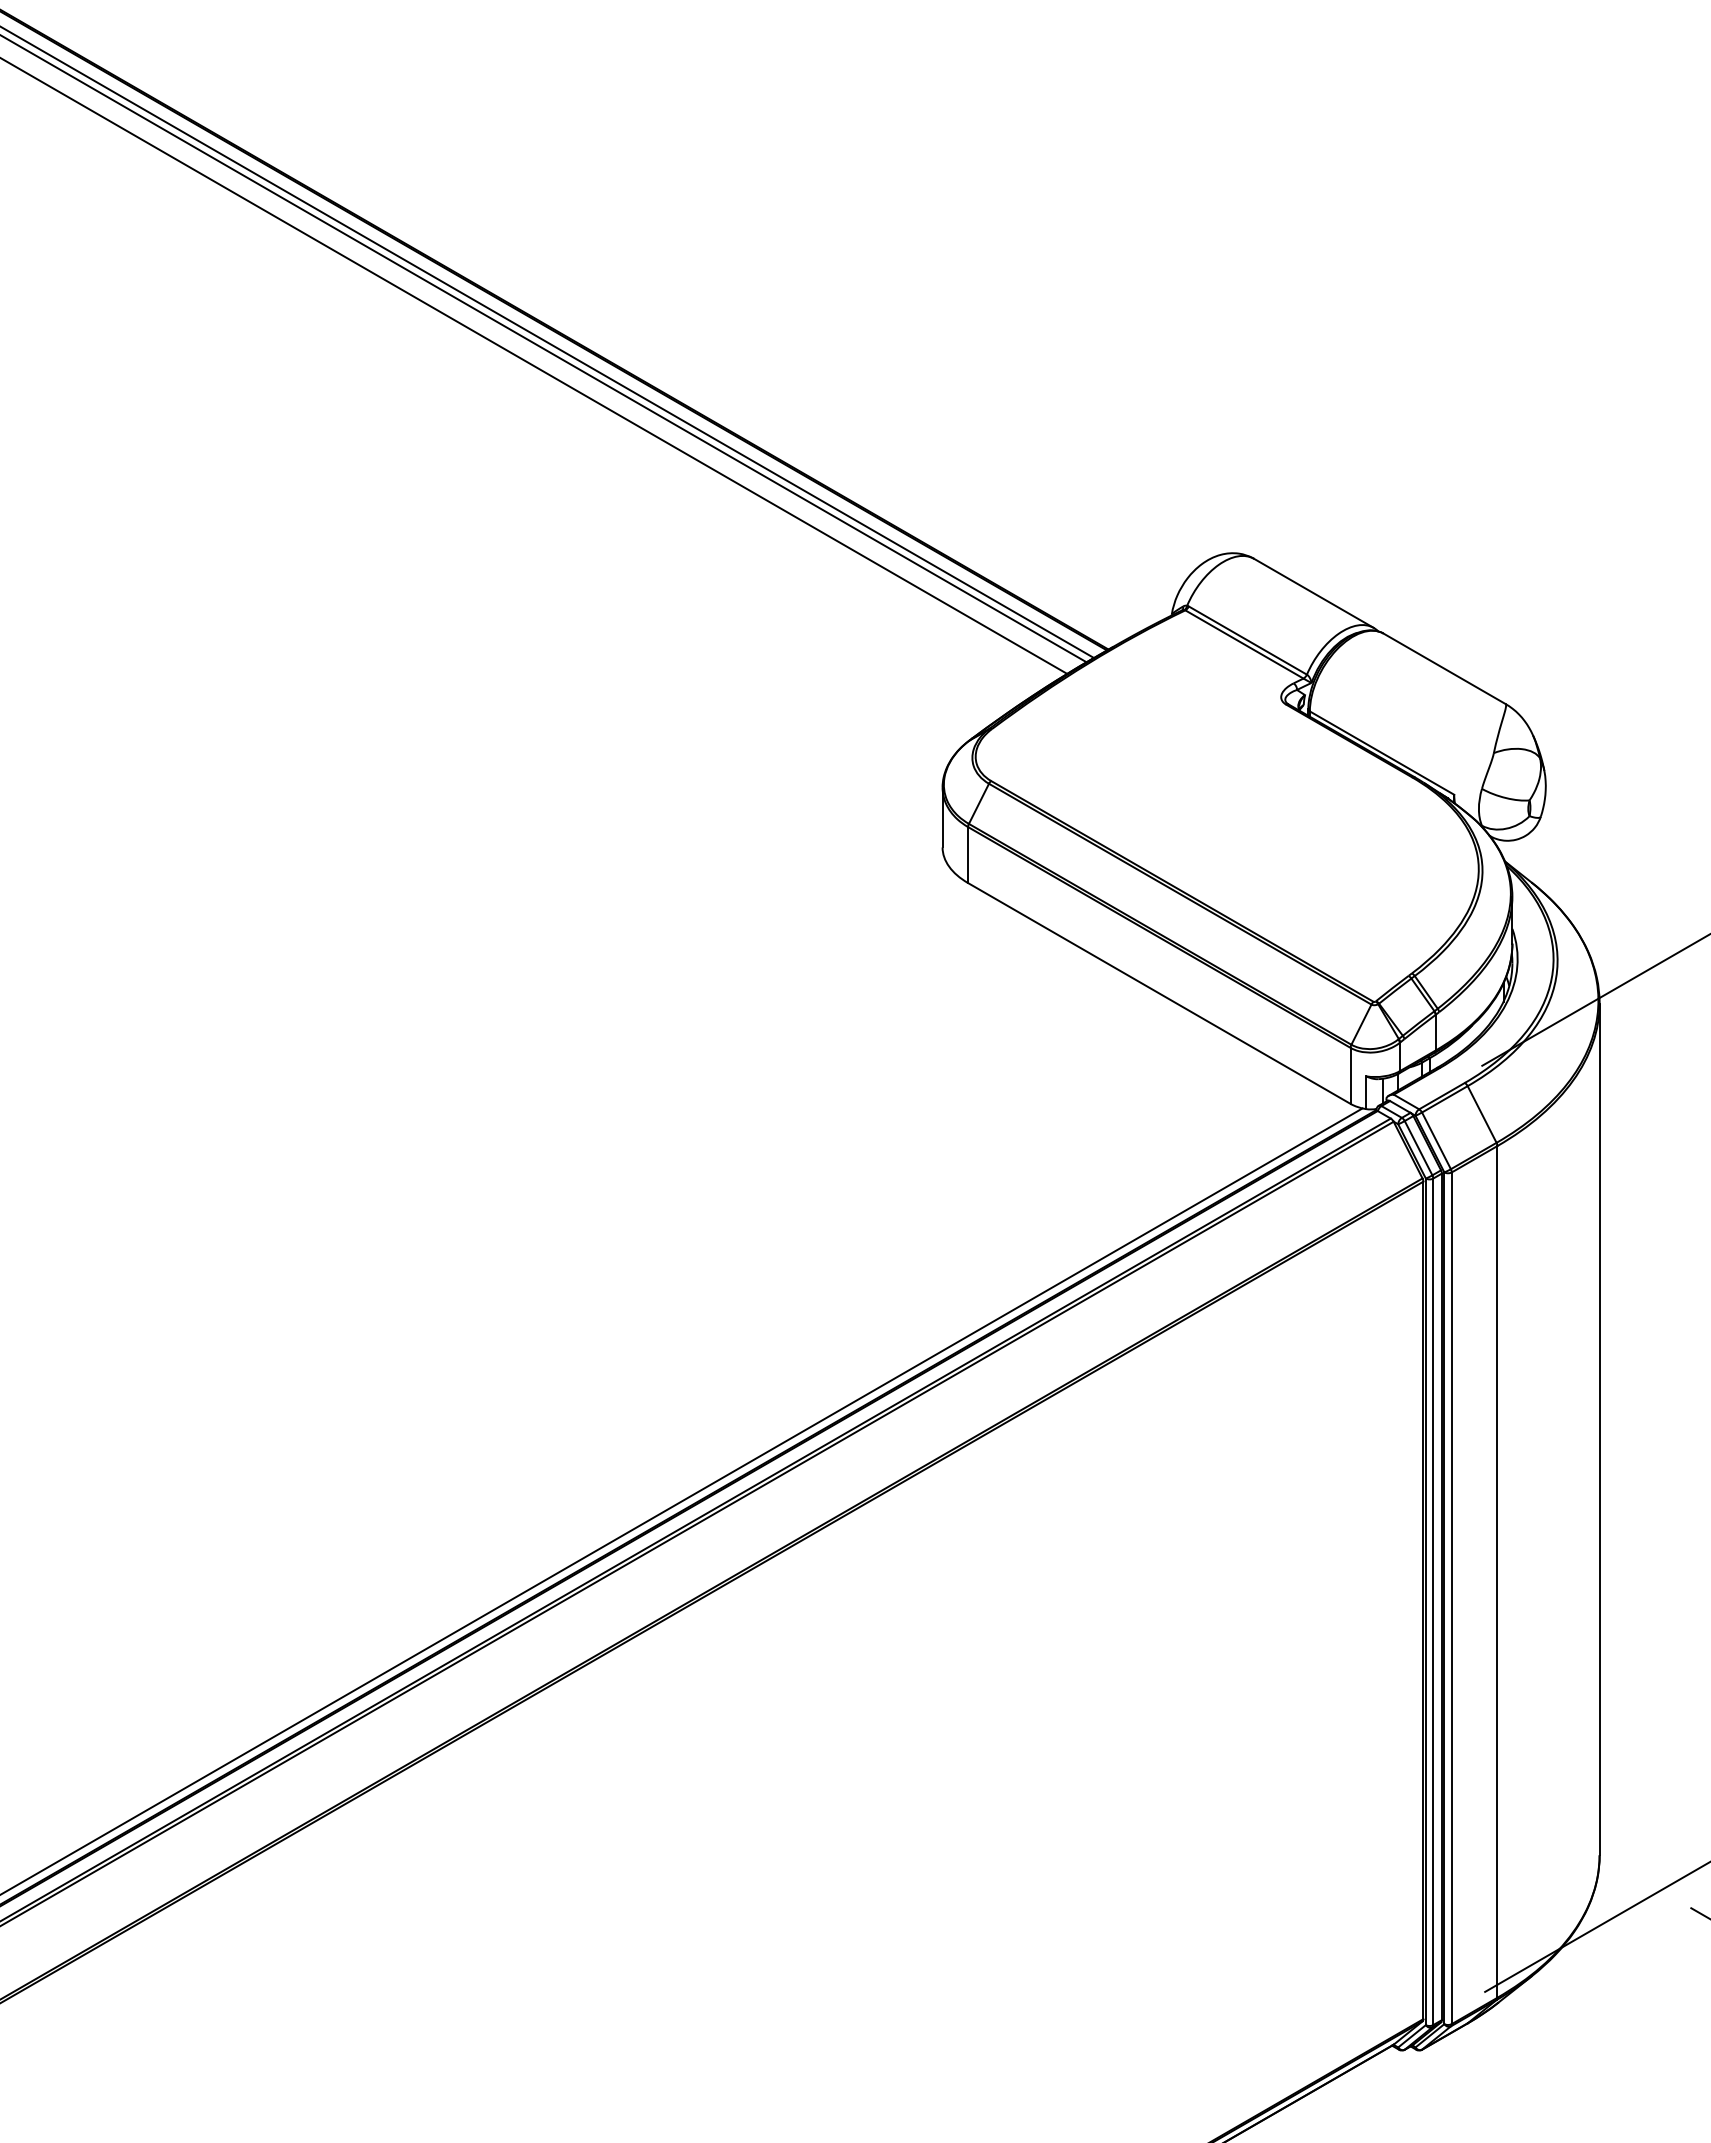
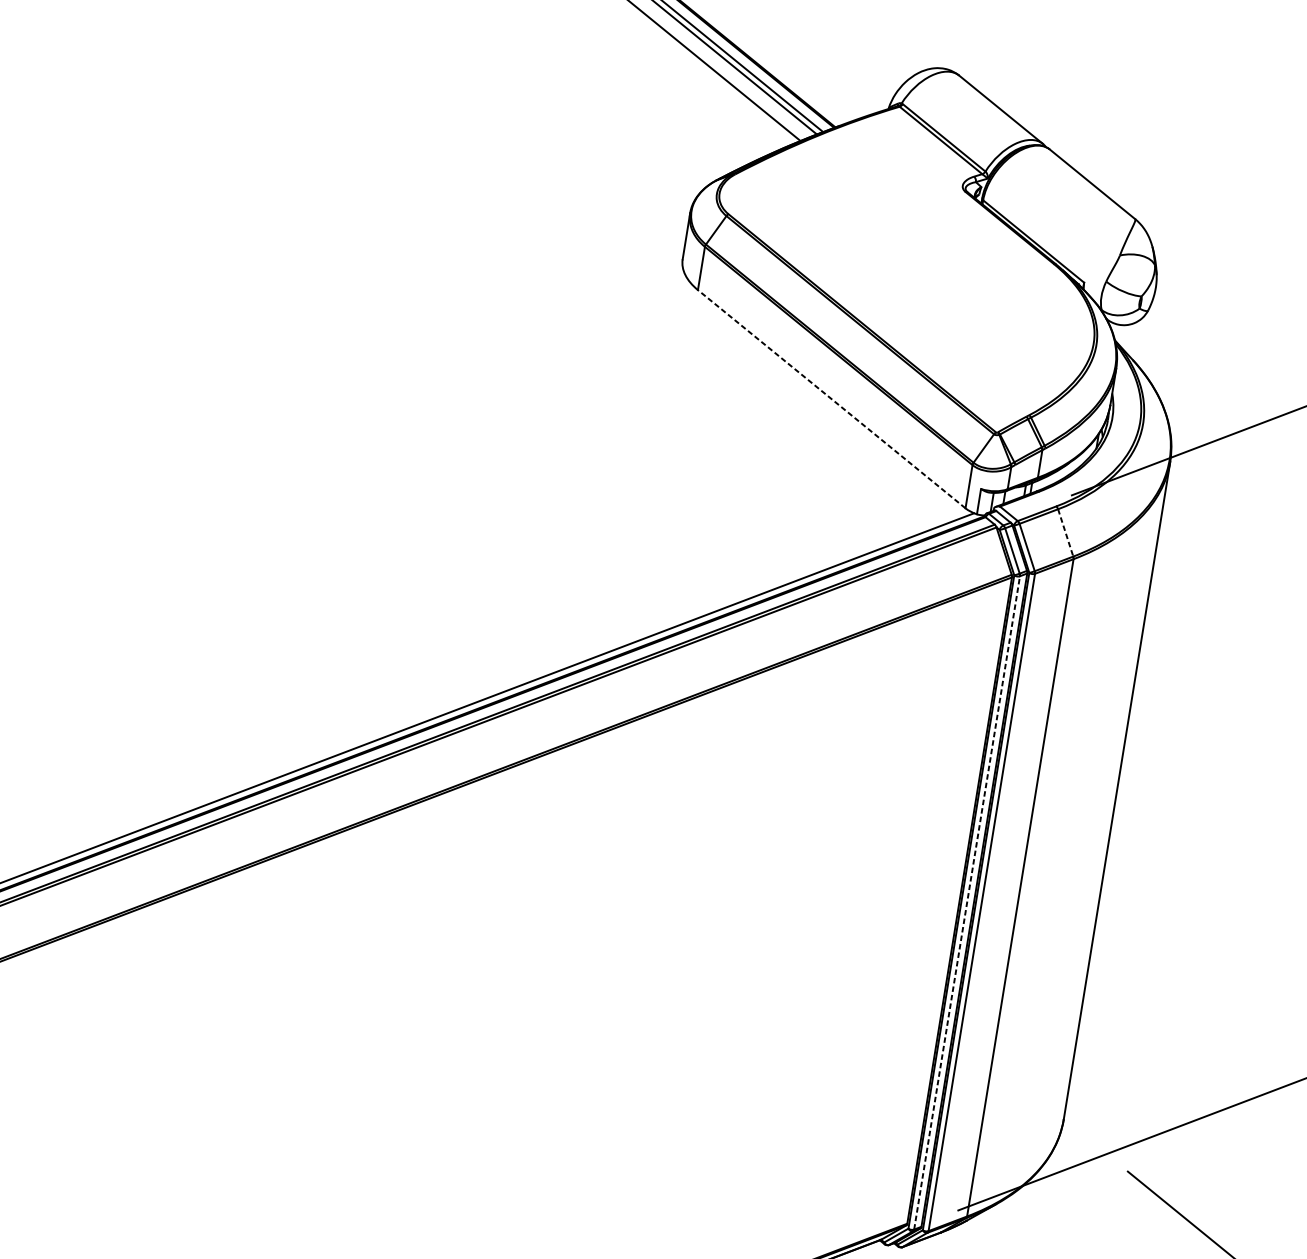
line: (1159, 993) -> (831, 399), solid -> dashed
line: (1482, 1114) -> (1065, 532), solid -> dashed
line: (1433, 1601) -> (967, 902), solid -> dashed

